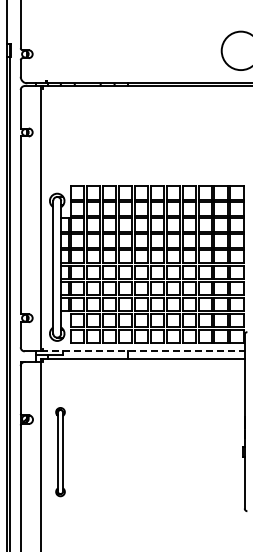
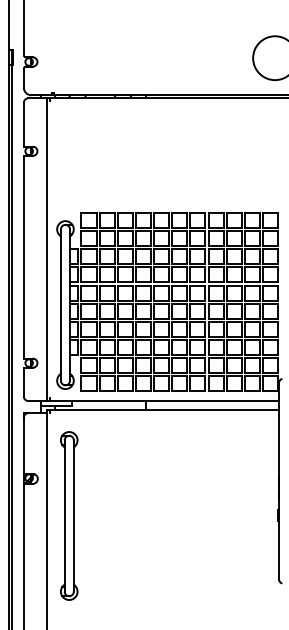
line: (143, 351) -> (163, 401), dashed -> solid
part: (60, 451) -> (69, 515), size x1.67

